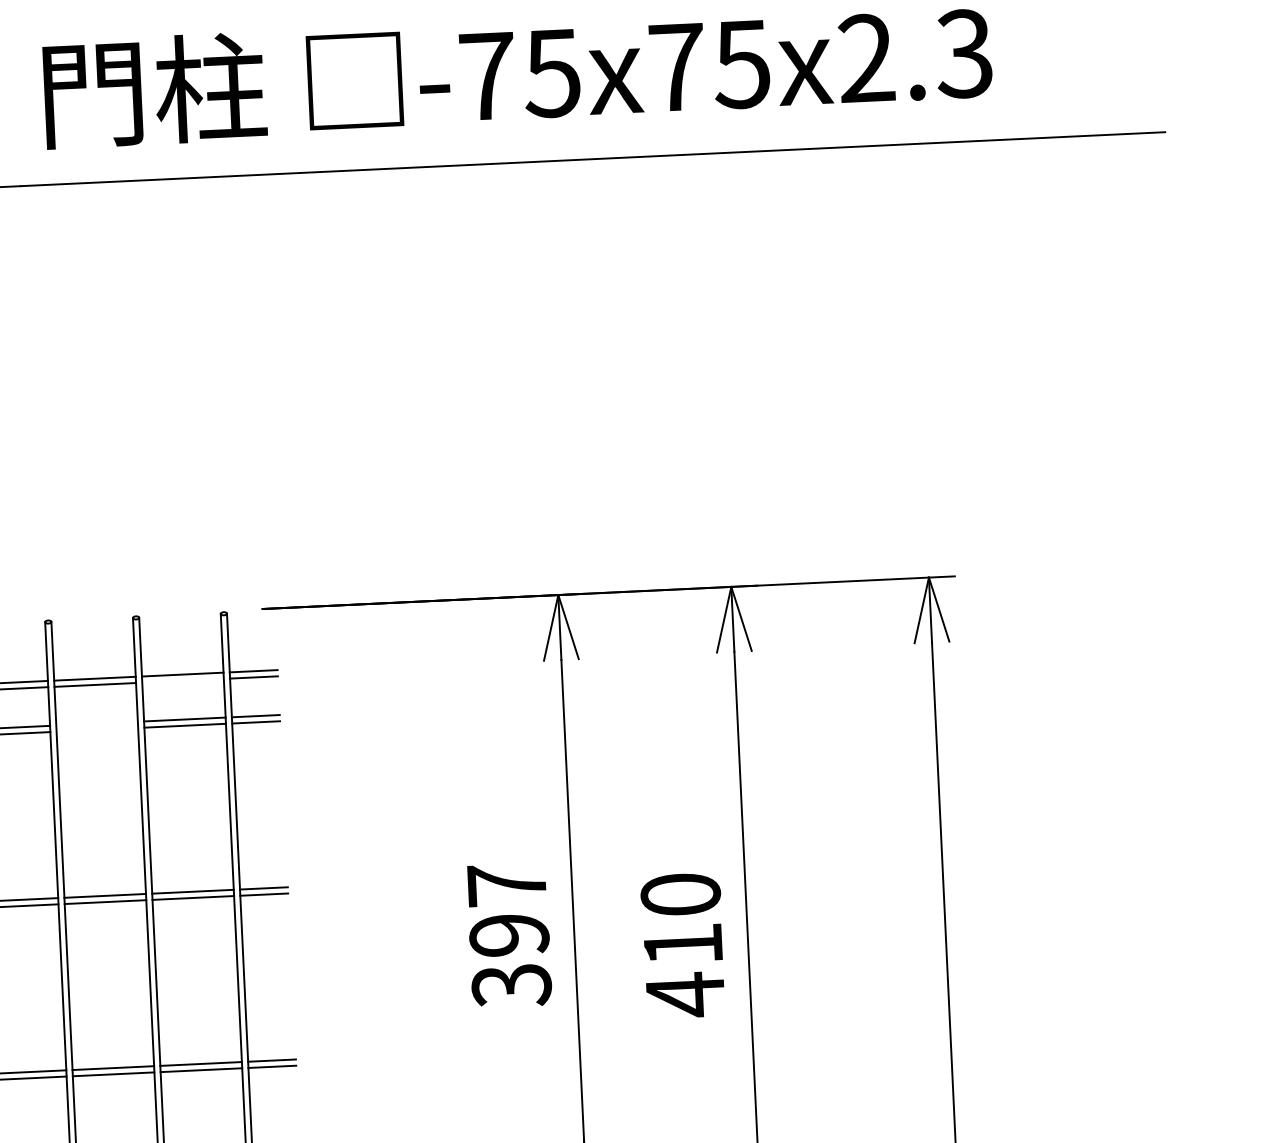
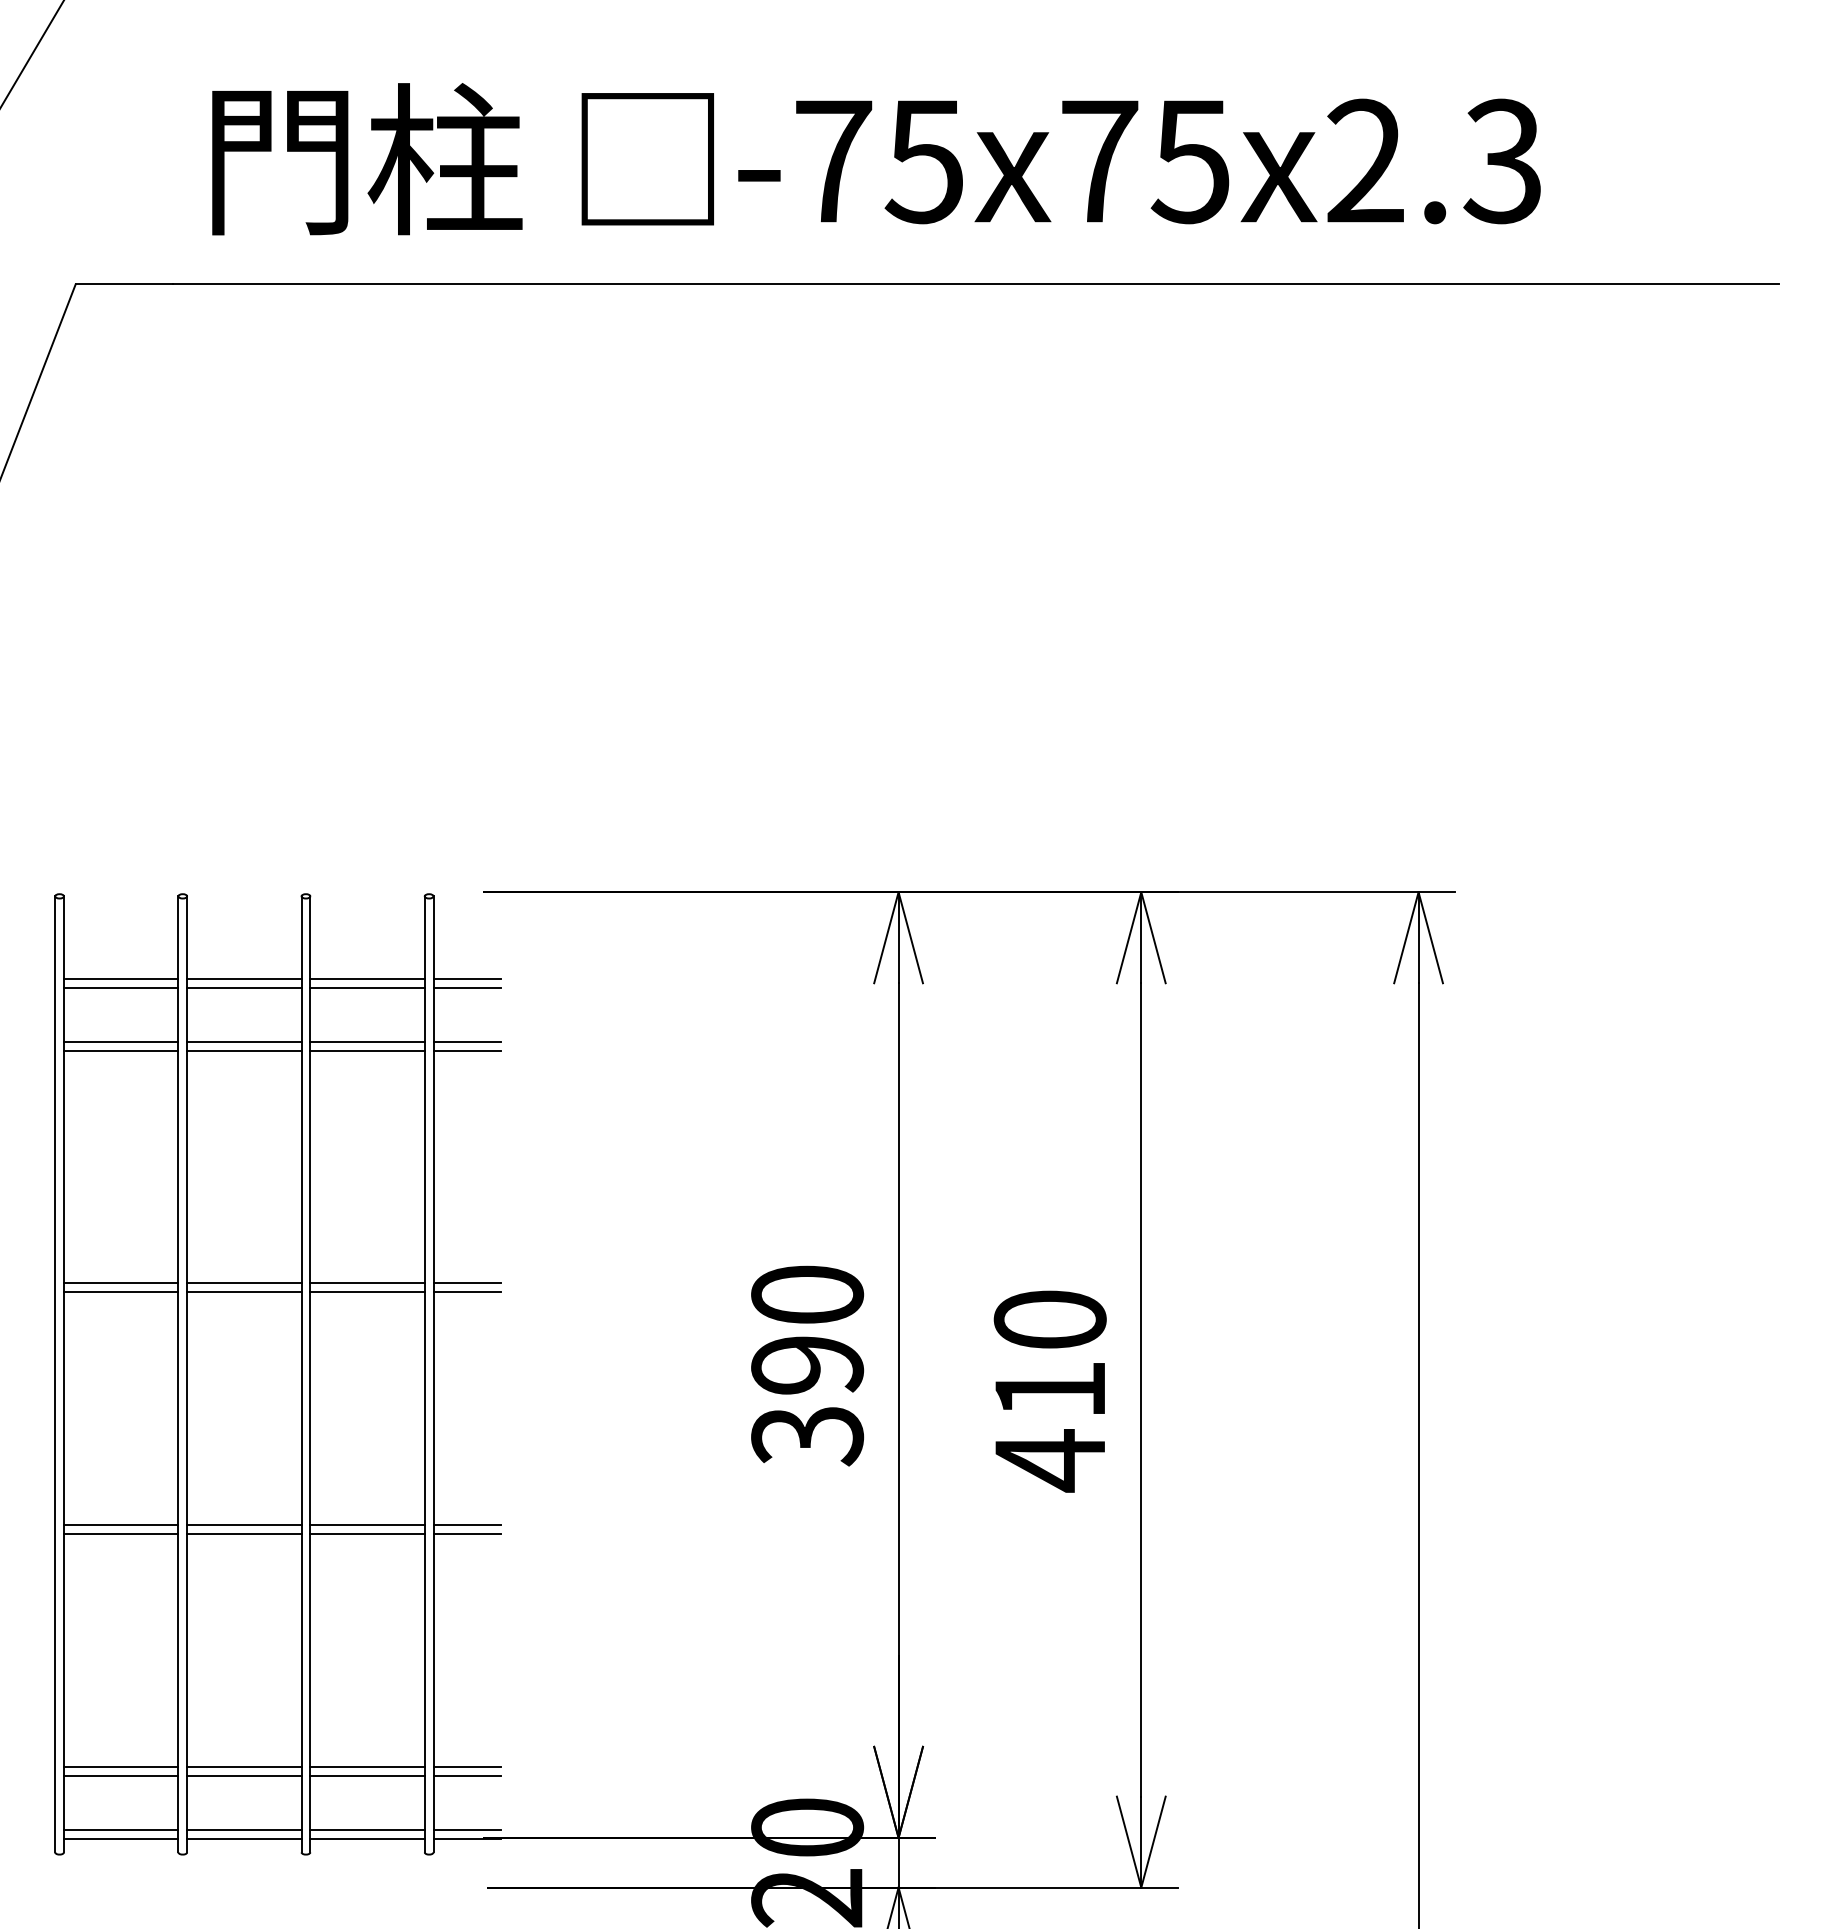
line: (183, 680) -> (367, 987), added
line: (97, 723) -> (244, 1041), added
line: (97, 729) -> (244, 1050), added
text: (506, 884) -> (807, 1294), 397 -> 390

